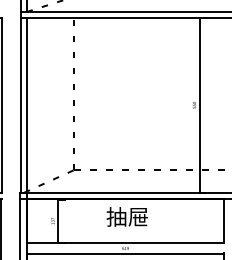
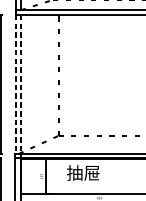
line: (20, 105) -> (15, 84), solid -> dashed
line: (26, 105) -> (20, 84), solid -> dashed
text: (126, 216) -> (82, 172), moved

